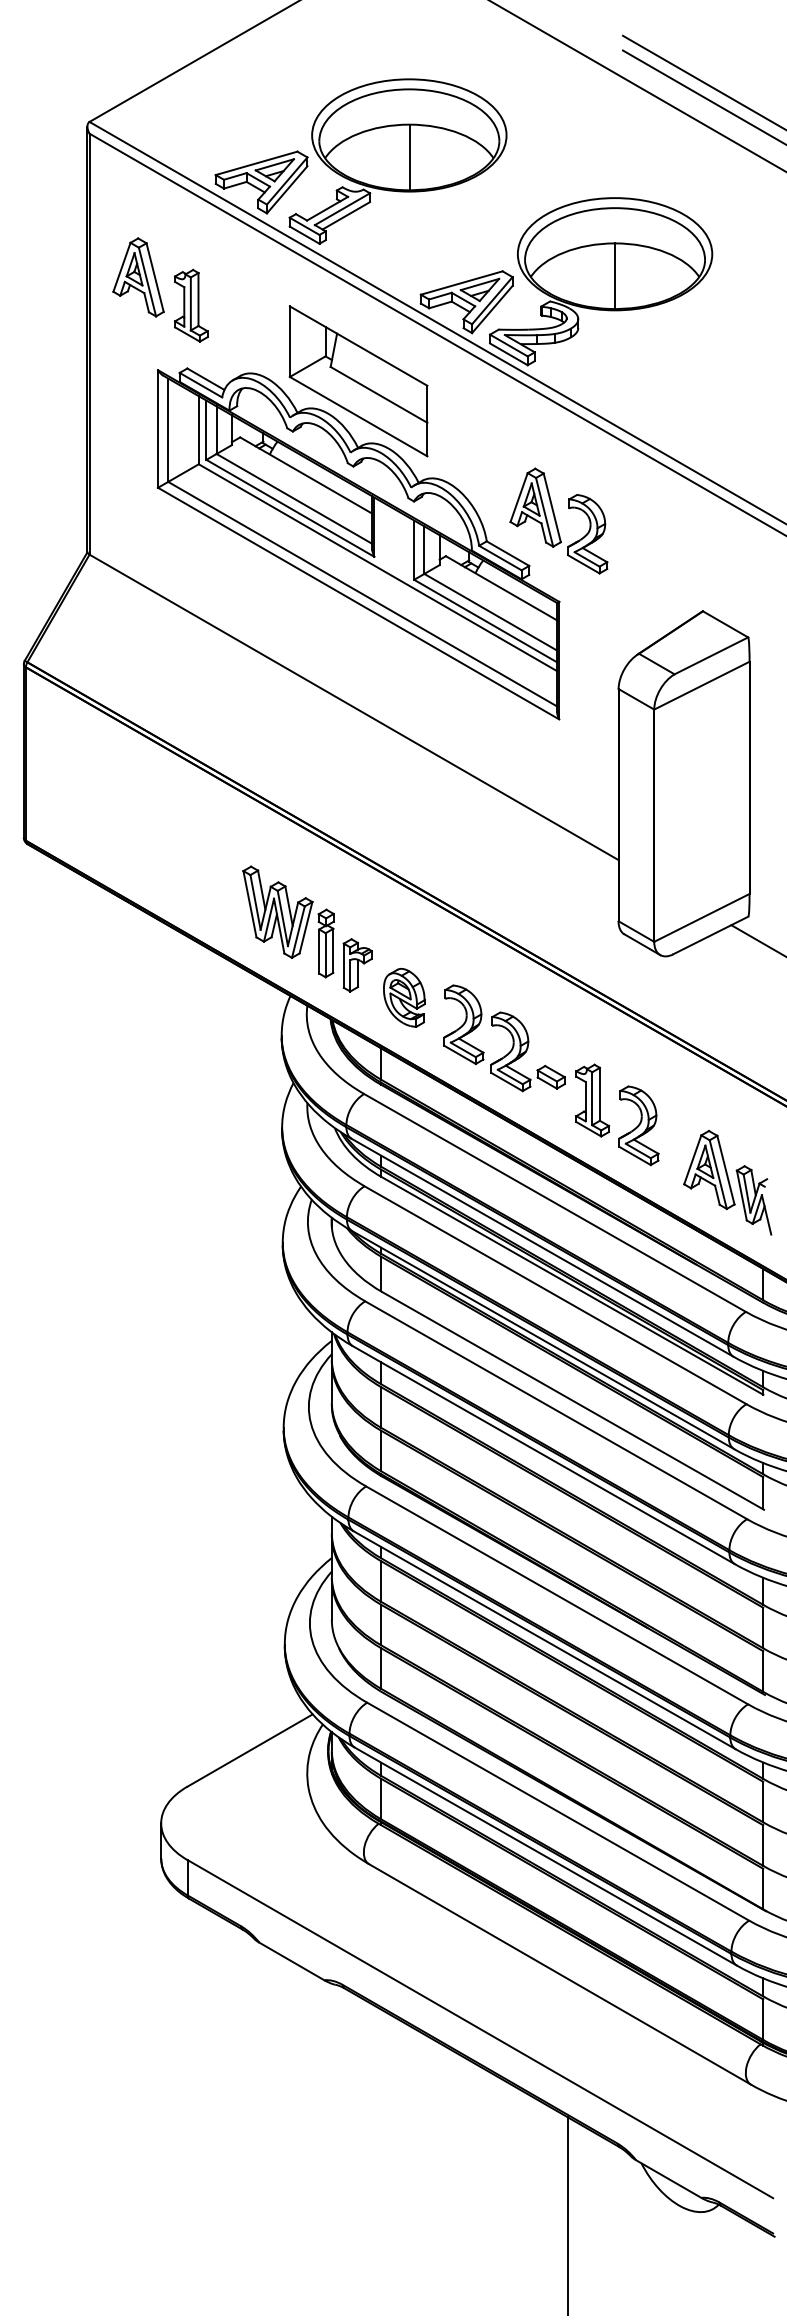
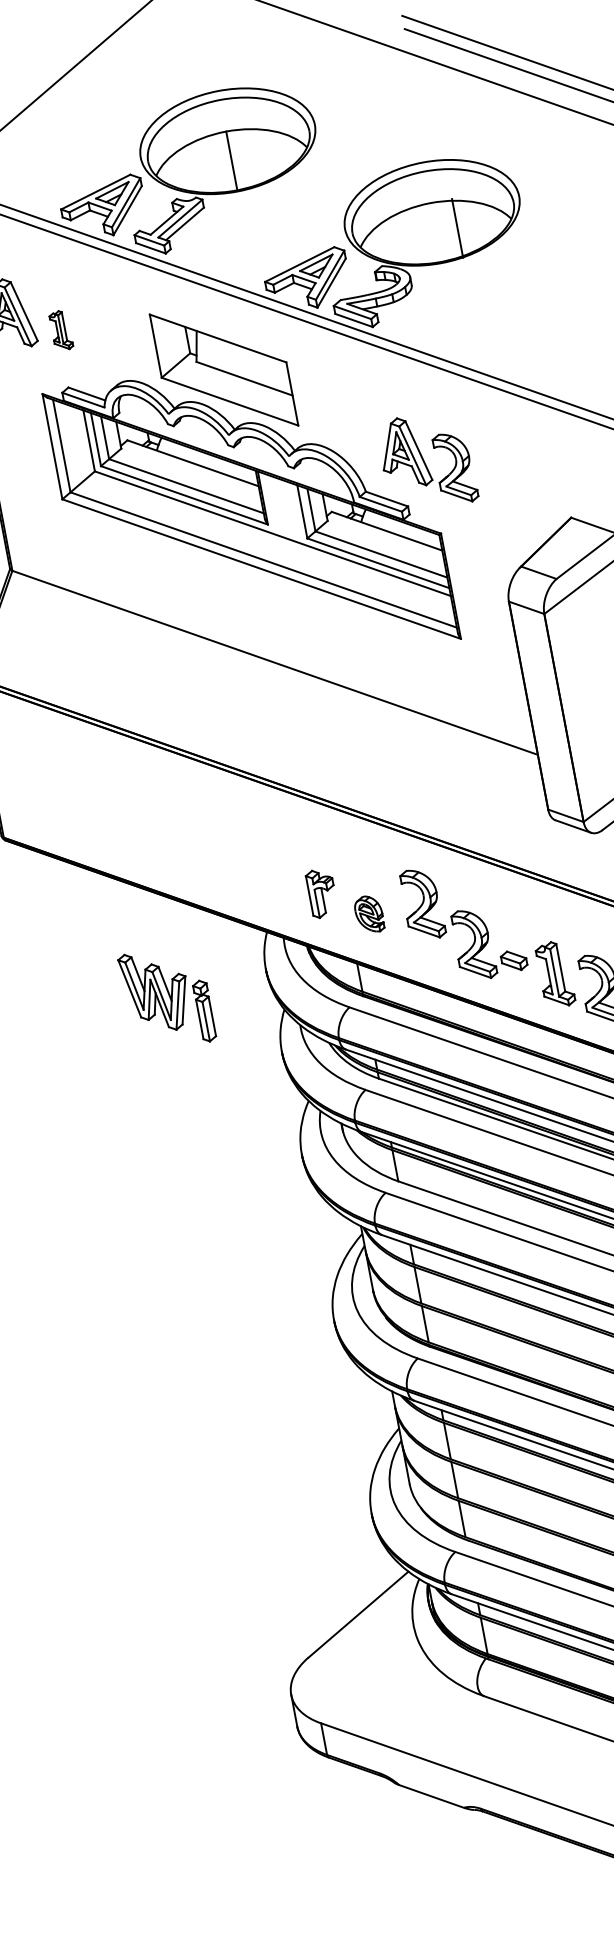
line: (615, 276) -> (457, 228), moved
part: (190, 305) -> (60, 330), size x0.6
part: (288, 921) -> (167, 997), moved
part: (404, 997) -> (369, 914), size x0.7
part: (463, 1024) -> (422, 904), moved

